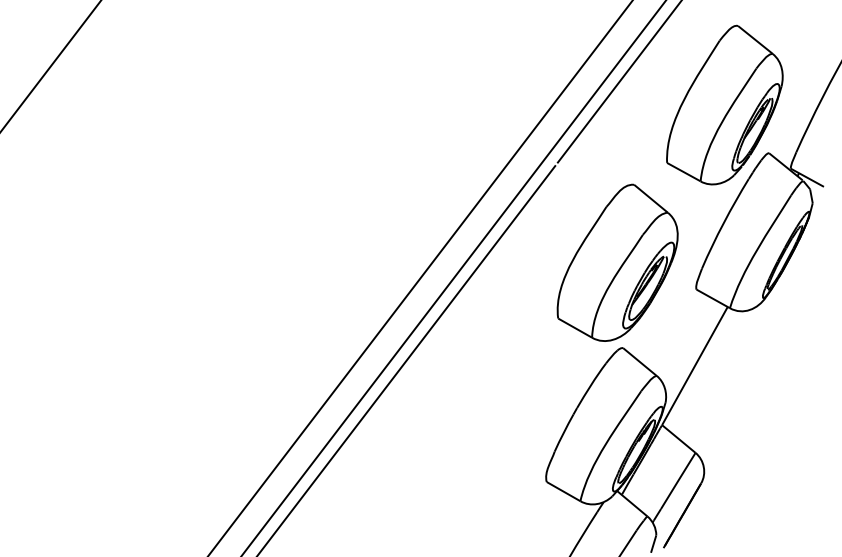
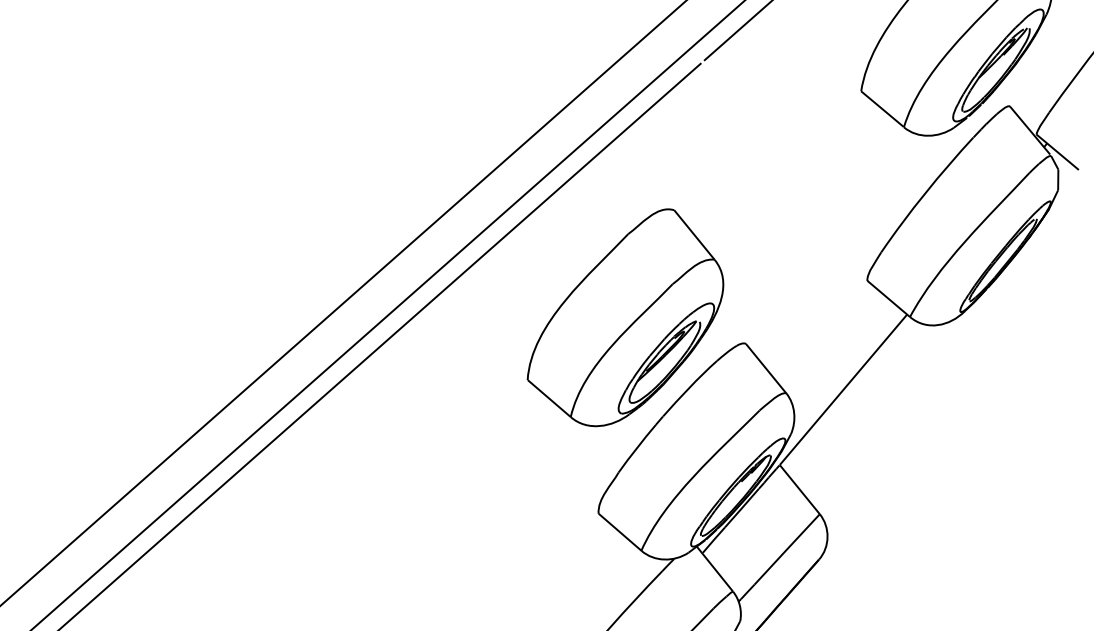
part: (617, 262) -> (628, 316), moved

